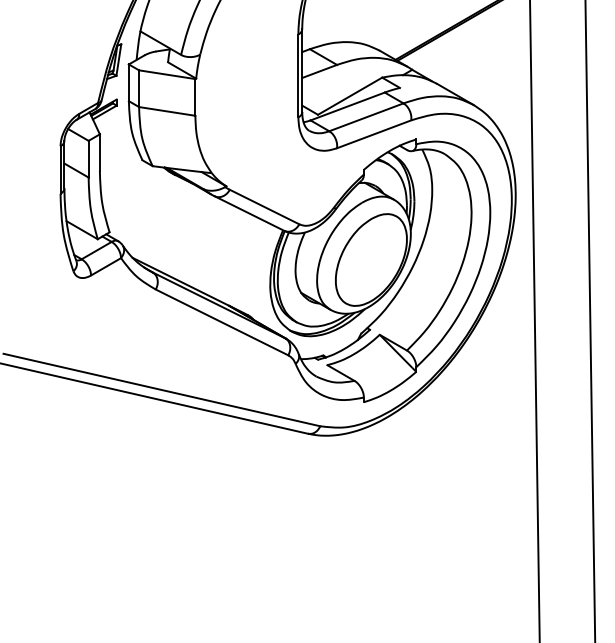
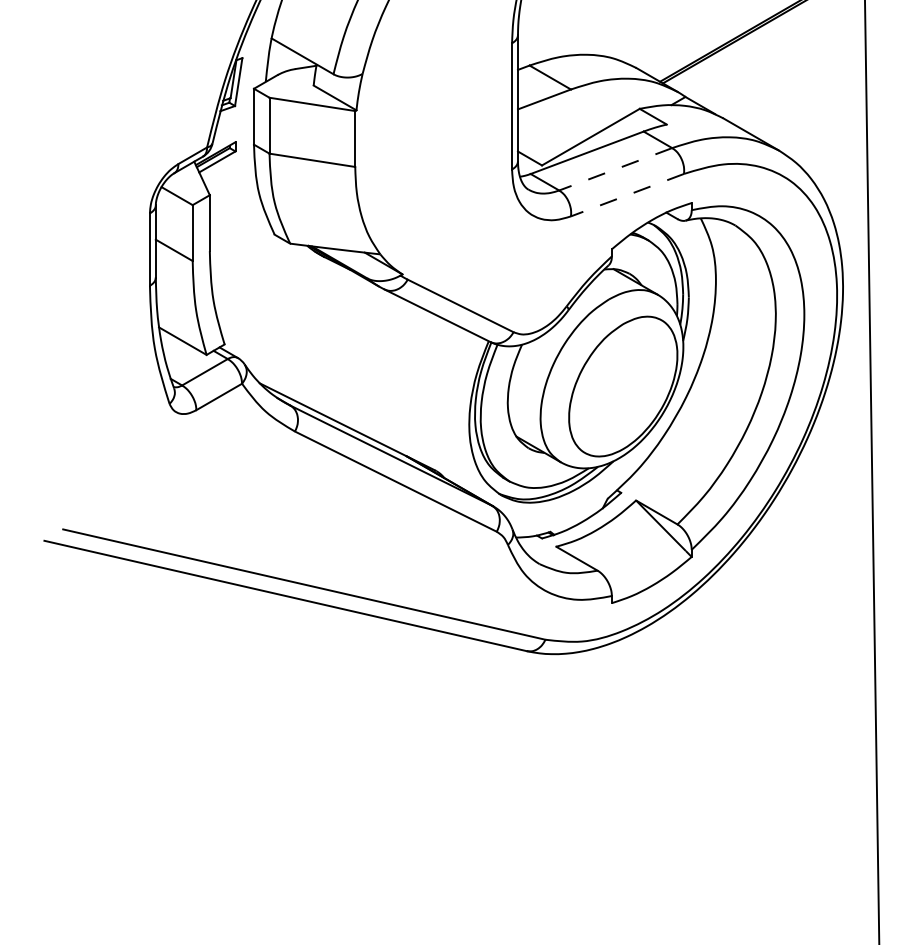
line: (366, 117) -> (615, 169), solid -> dashed
line: (374, 134) -> (628, 195), solid -> dashed

